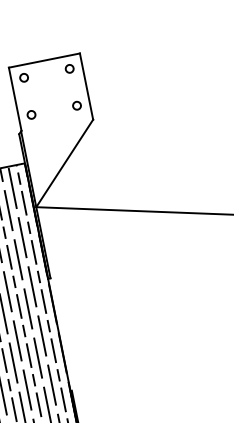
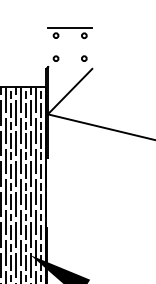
line: (86, 85) -> (92, 47), removed
line: (15, 99) -> (48, 47), removed

